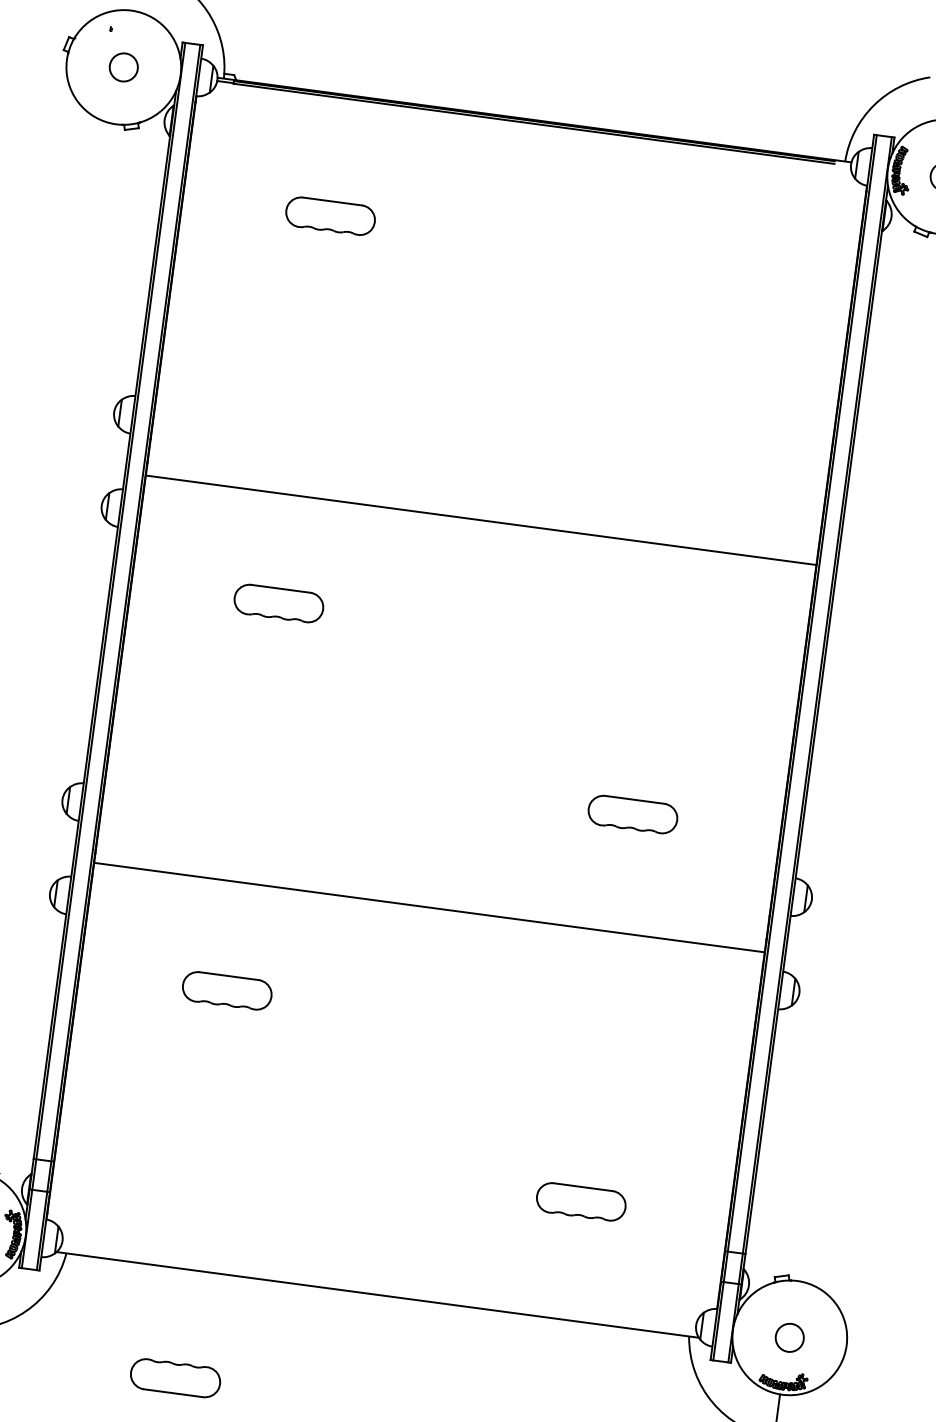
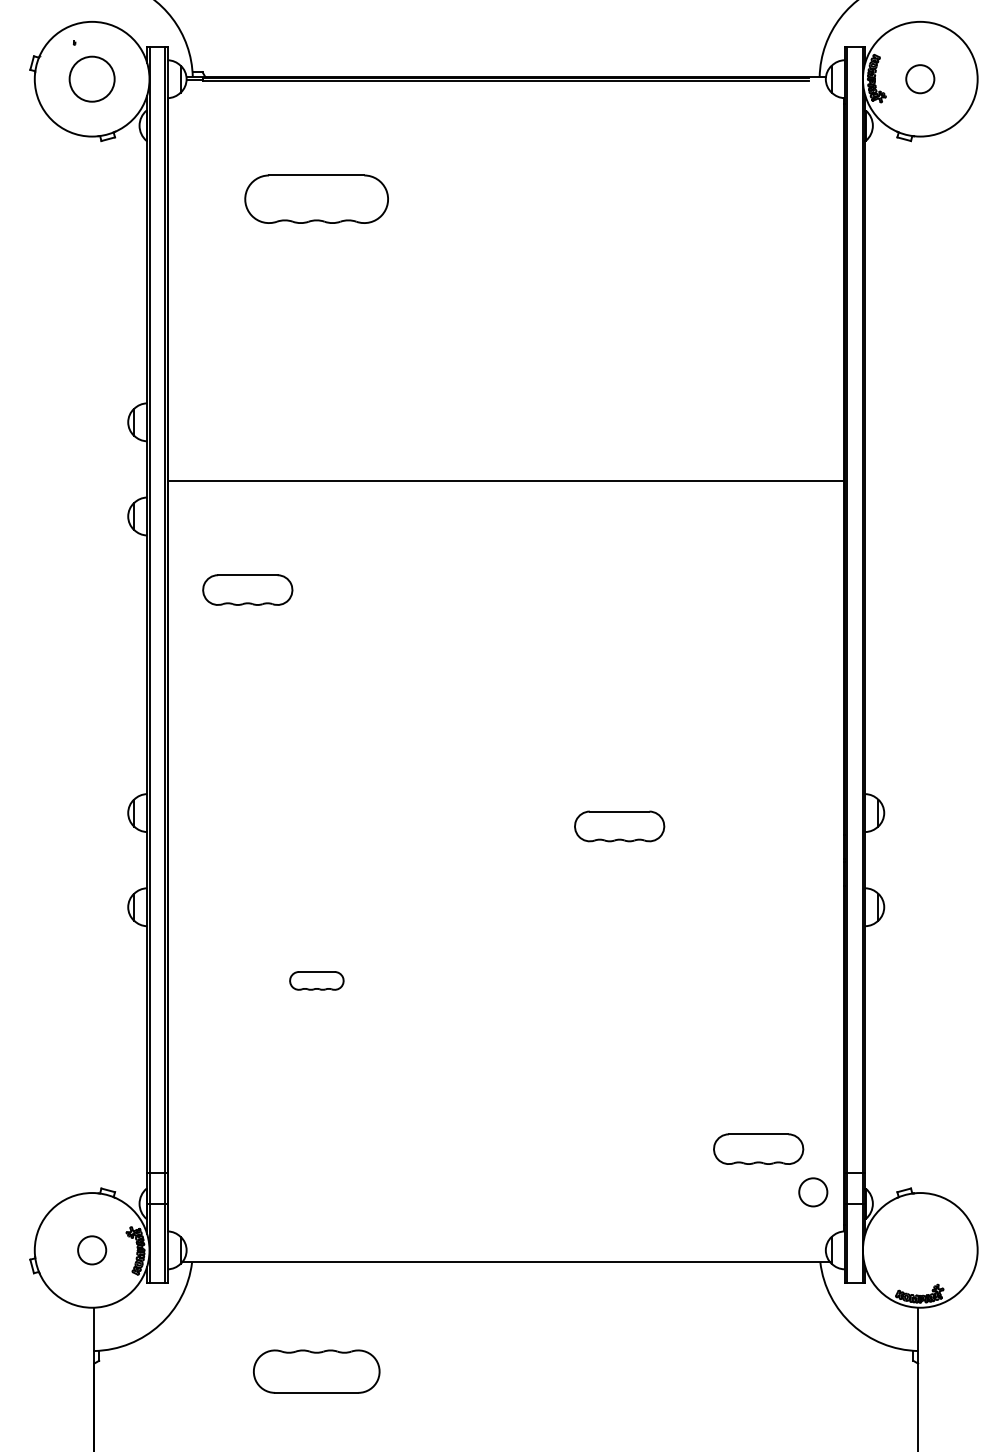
circle: (124, 67) -> (92, 79), size x1.6
part: (330, 216) -> (316, 199), size x1.6
part: (278, 602) -> (247, 589), moved
part: (632, 814) -> (619, 826), moved
line: (428, 907) -> (505, 871), removed
part: (226, 990) -> (316, 980), size x0.6
part: (581, 1201) -> (758, 1148), moved
circle: (789, 1338) -> (813, 1192), moved
part: (175, 1378) -> (316, 1371), size x1.4

